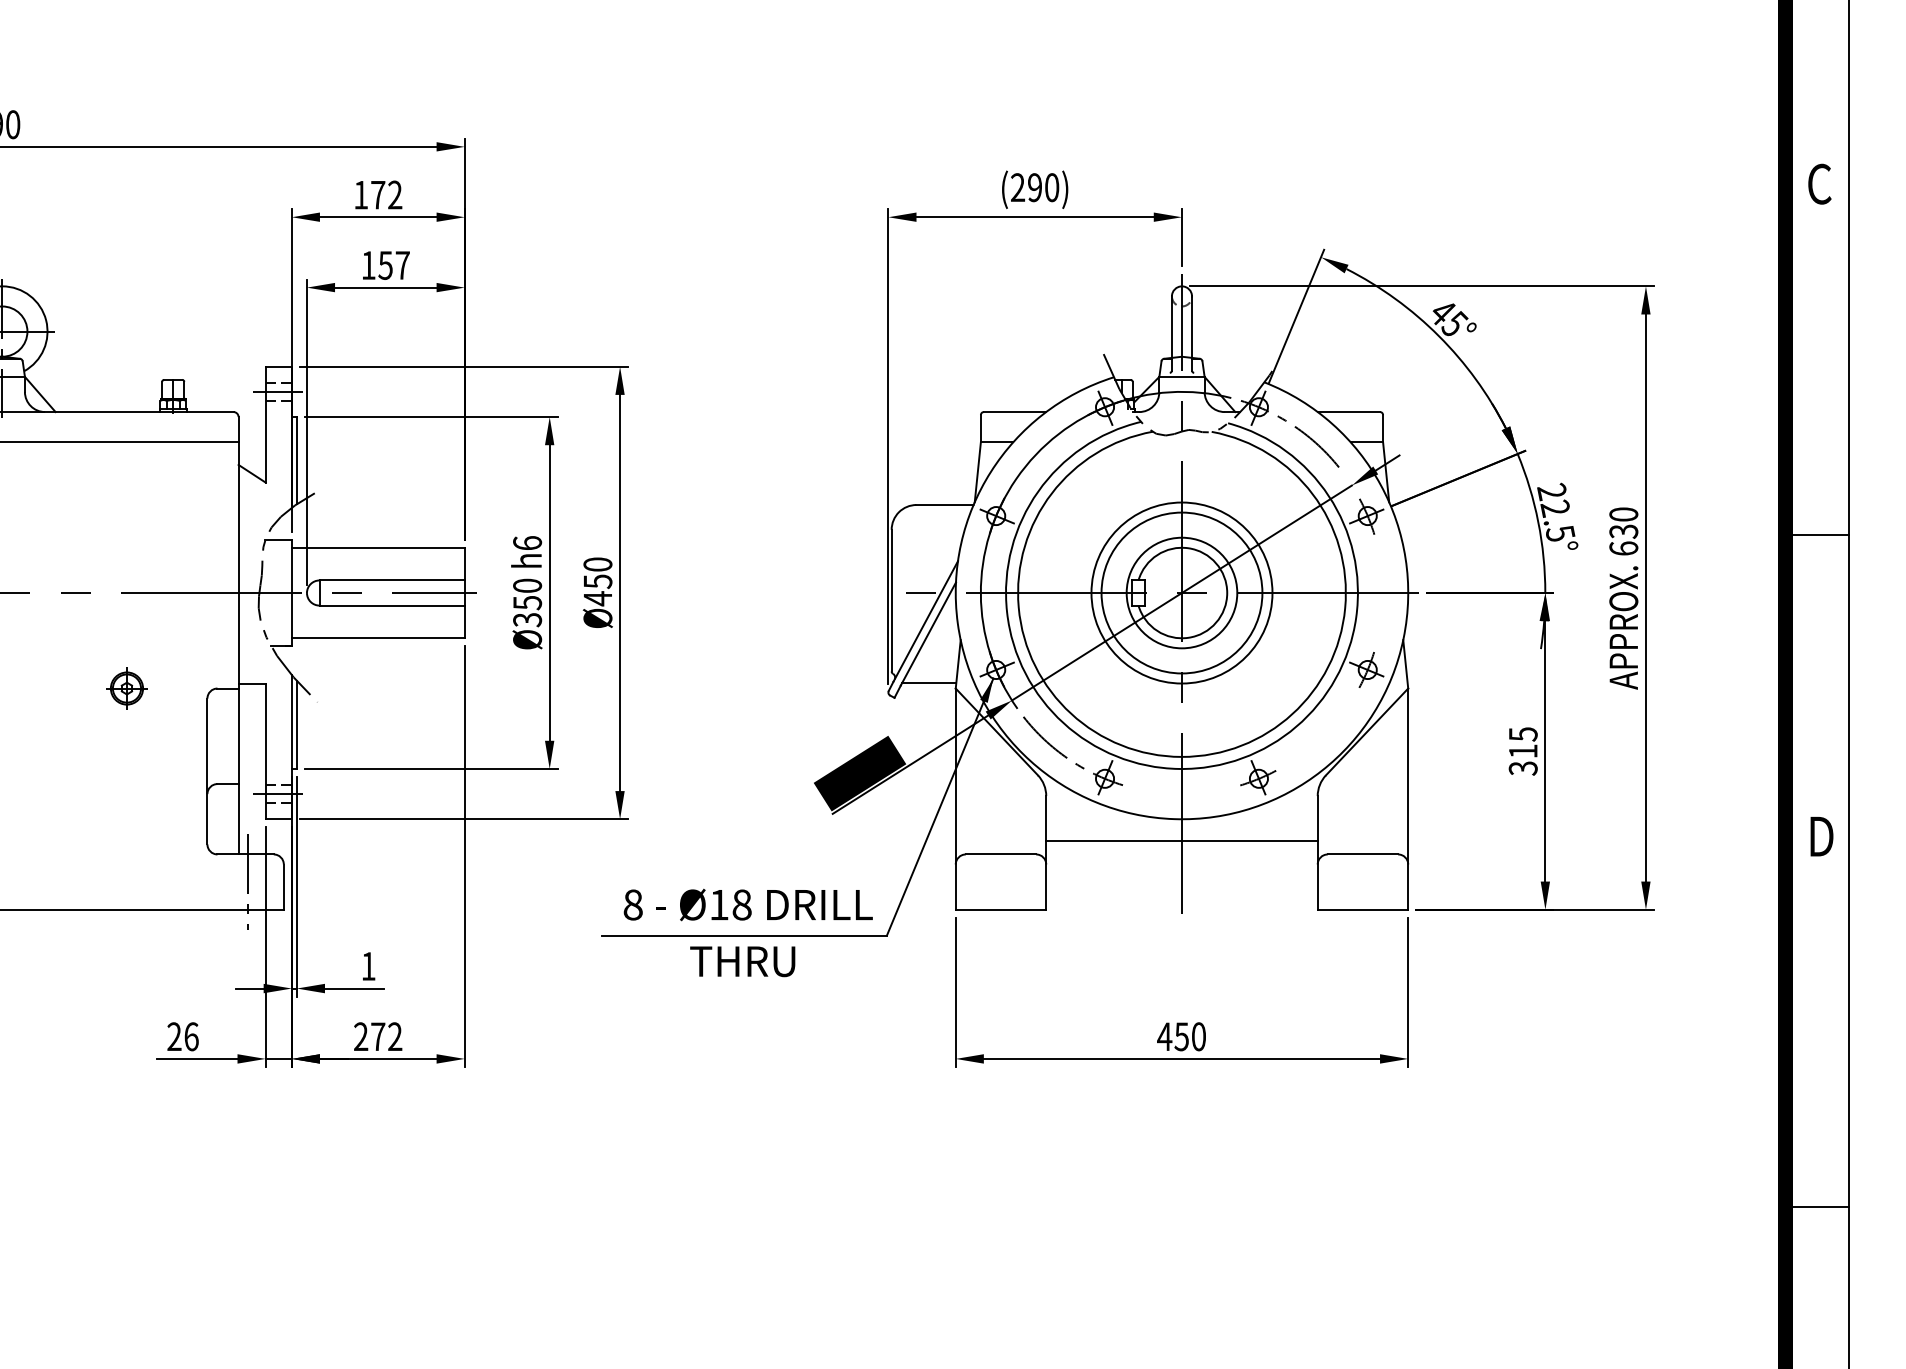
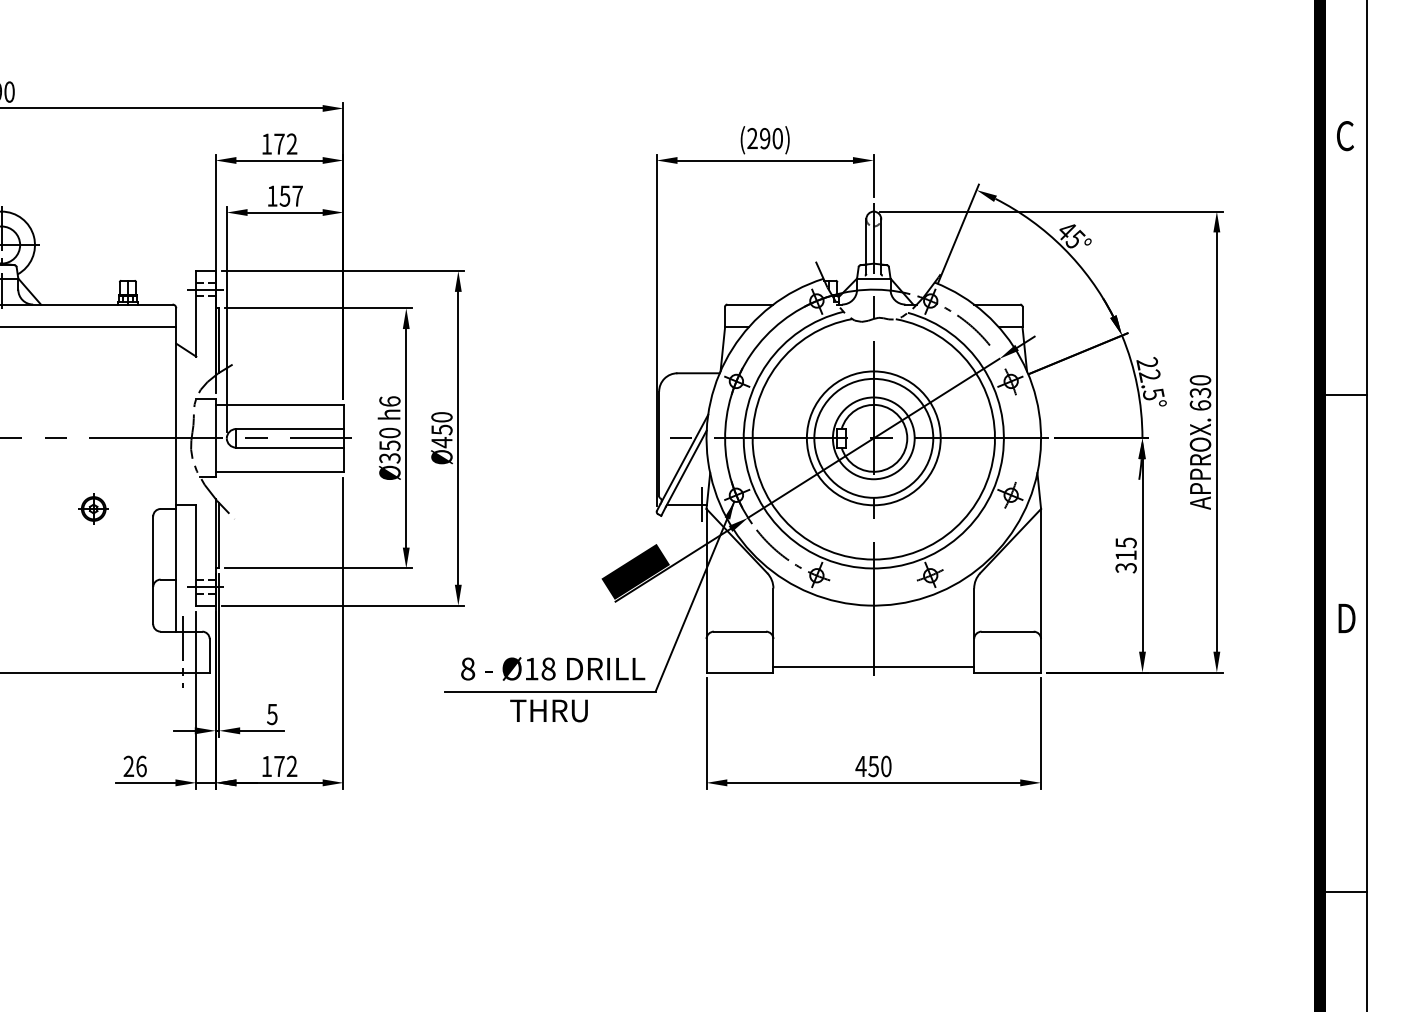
line: (949, 682) -> (701, 504), added
line: (1181, 840) -> (873, 666), moved
text: (368, 966) -> (272, 714), 1 -> 5
text: (361, 1036) -> (267, 766), 272 -> 172

